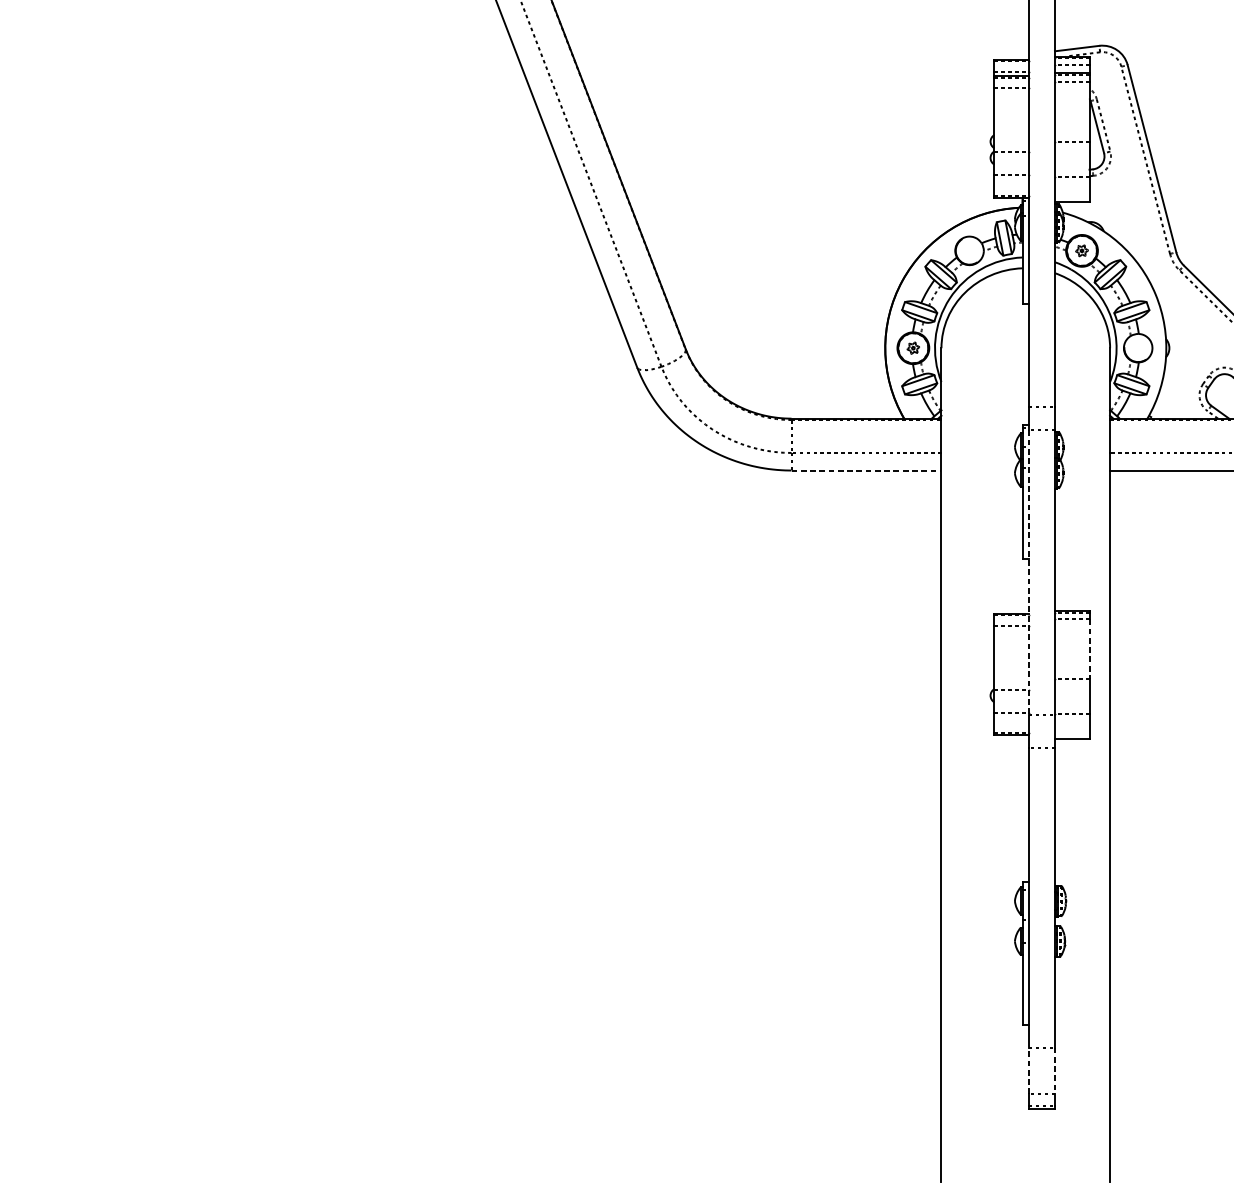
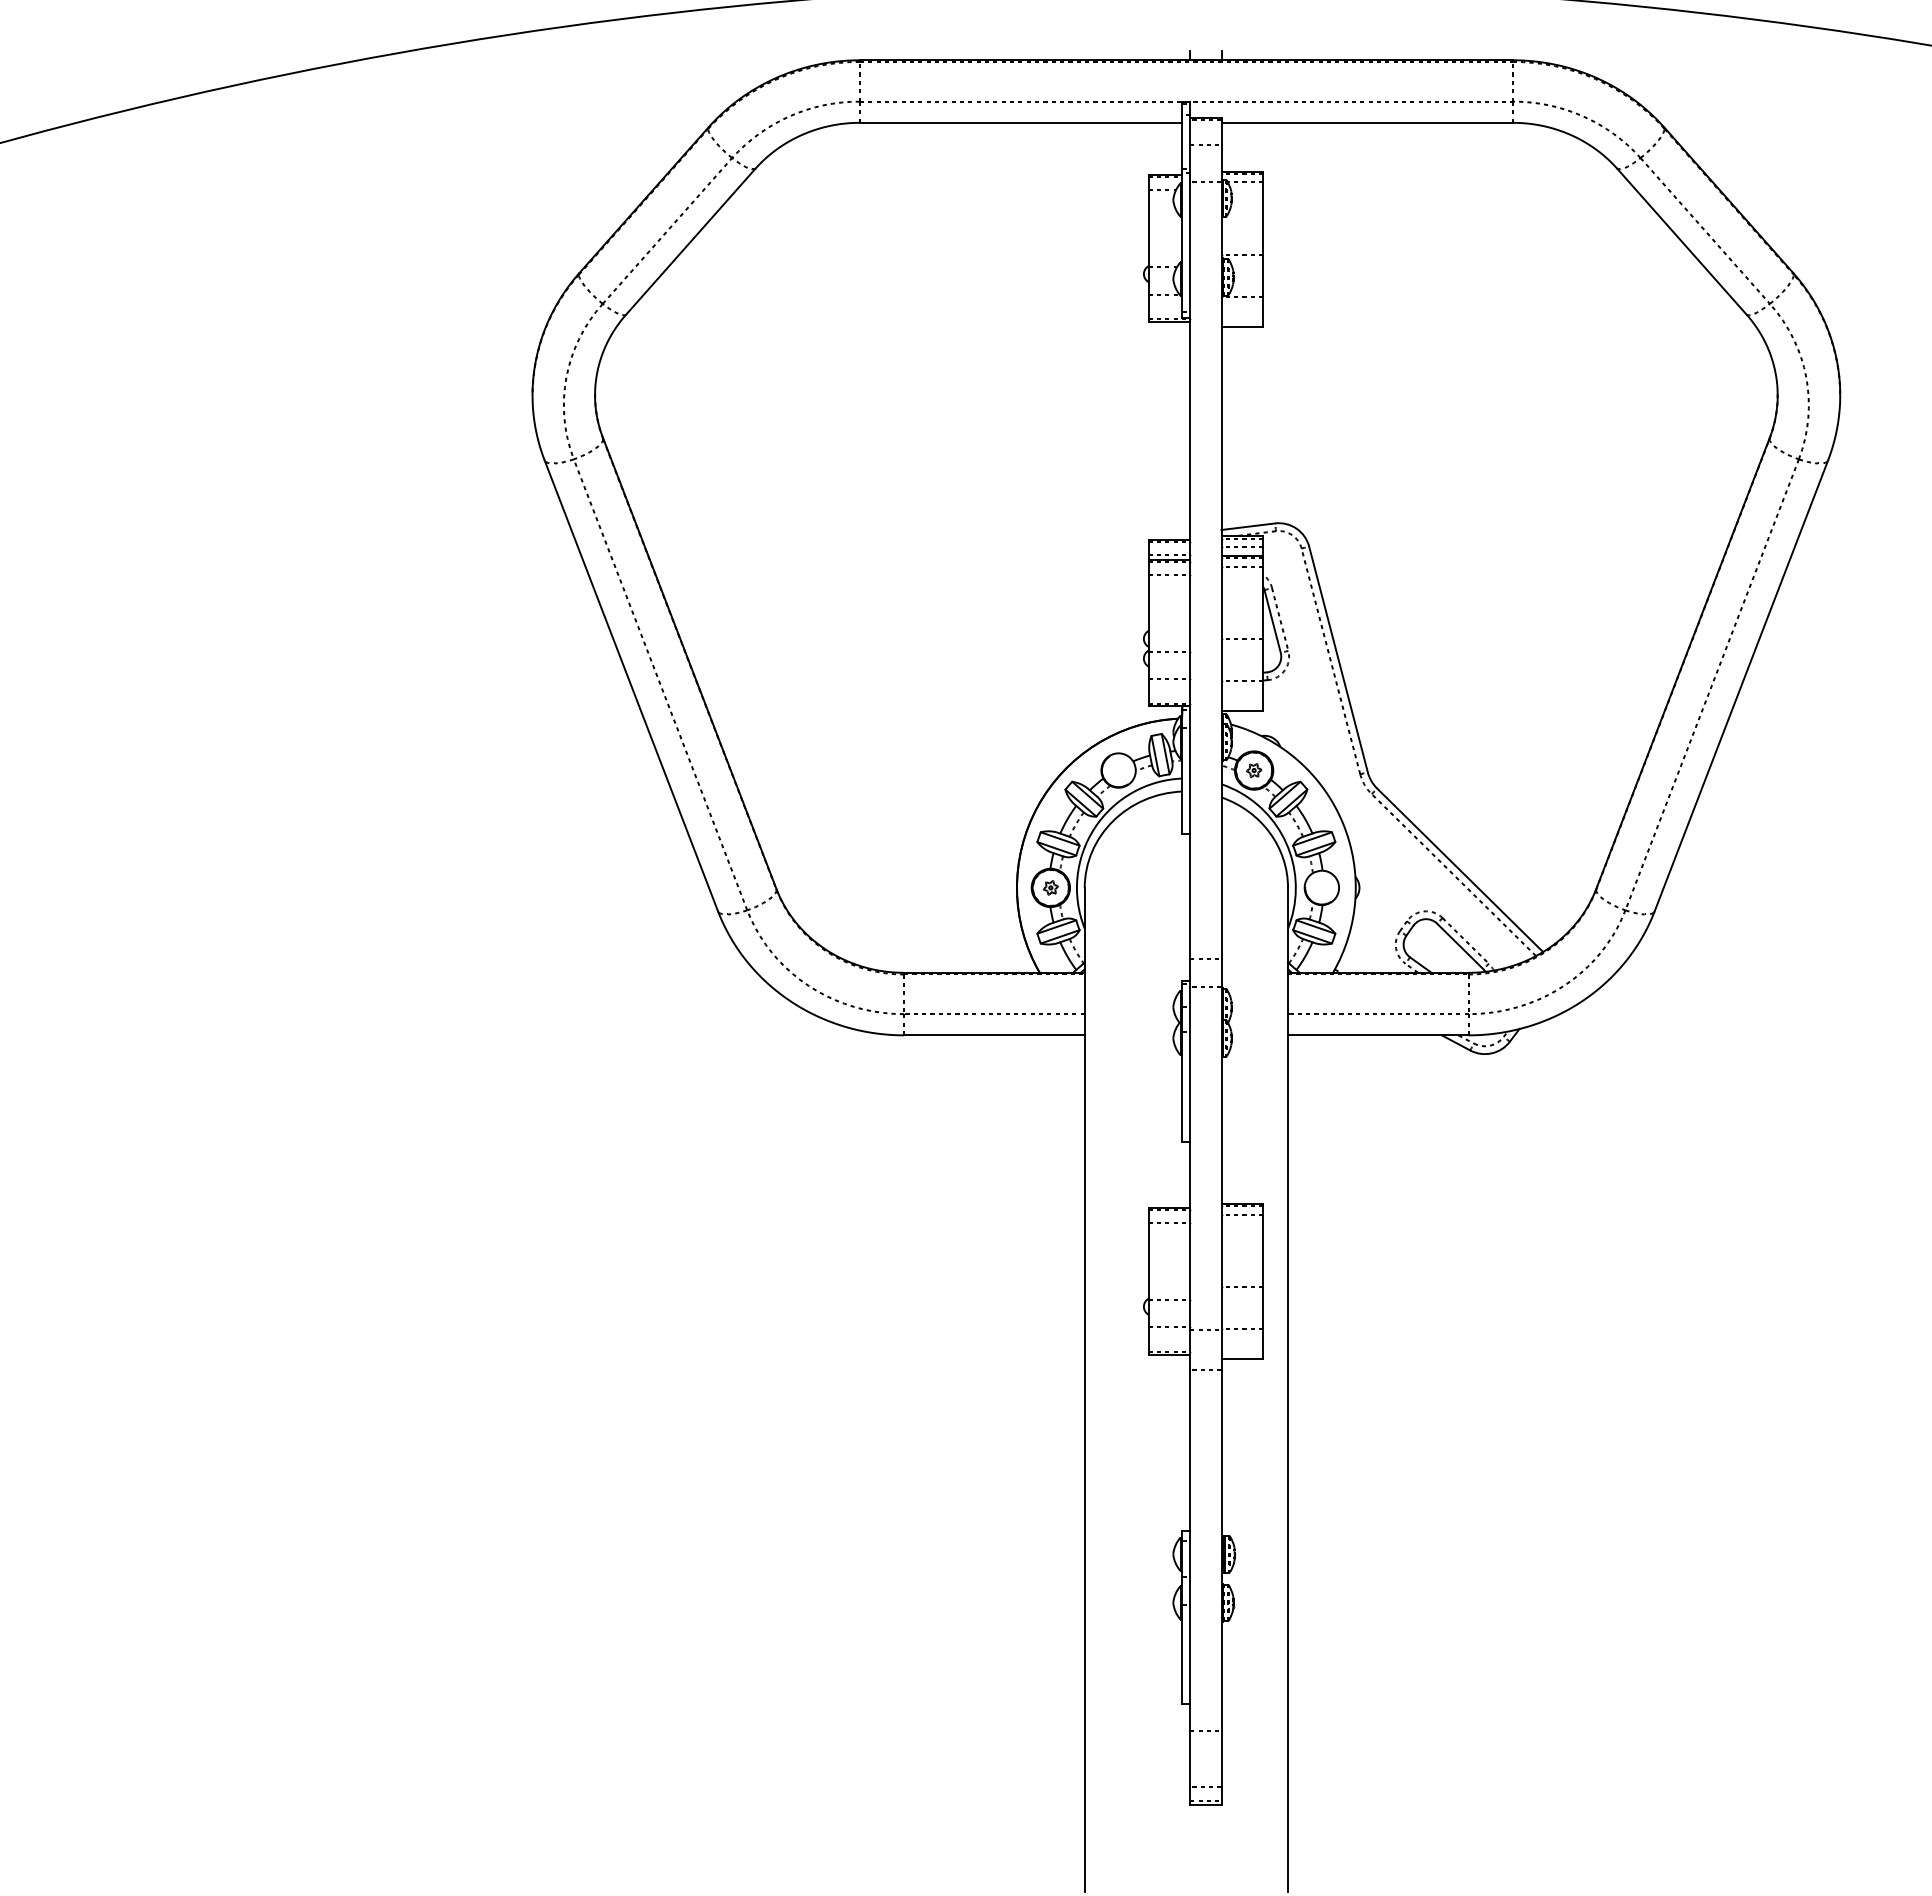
line: (866, 470) -> (994, 1035), dashed -> solid
line: (1029, 572) -> (1190, 1158), dashed -> solid
line: (1089, 649) -> (1263, 1251), dashed -> solid
line: (1029, 1070) -> (1190, 1758), dashed -> solid
line: (1054, 1071) -> (1221, 1759), dashed -> solid

